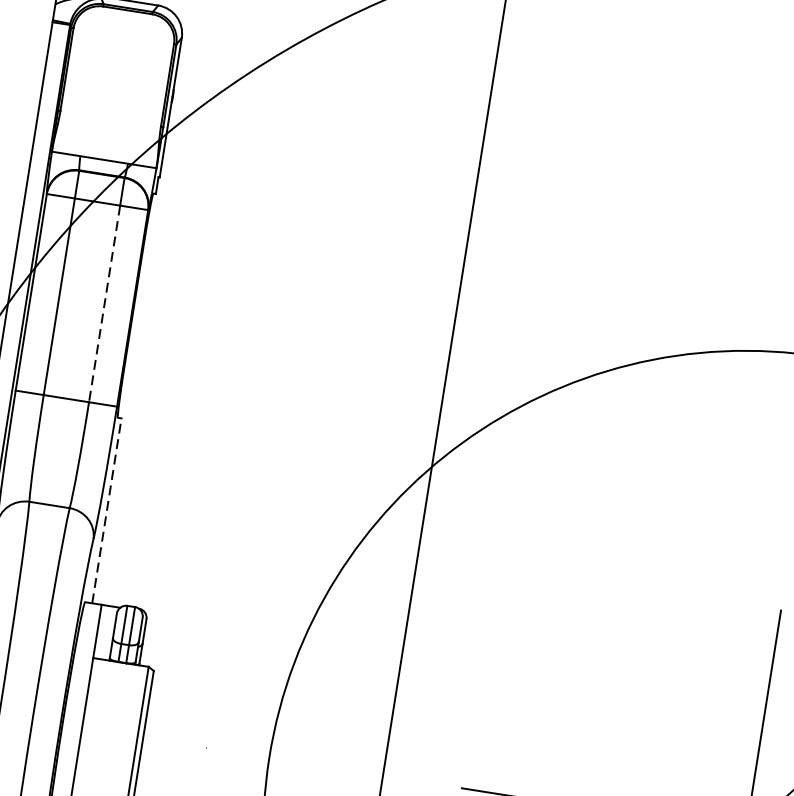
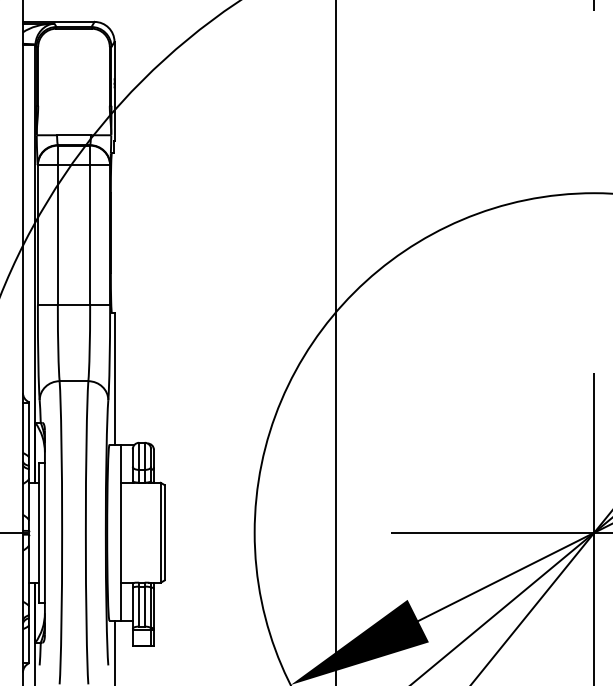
line: (105, 304) -> (90, 235), dashed -> solid
line: (106, 510) -> (114, 378), dashed -> solid

